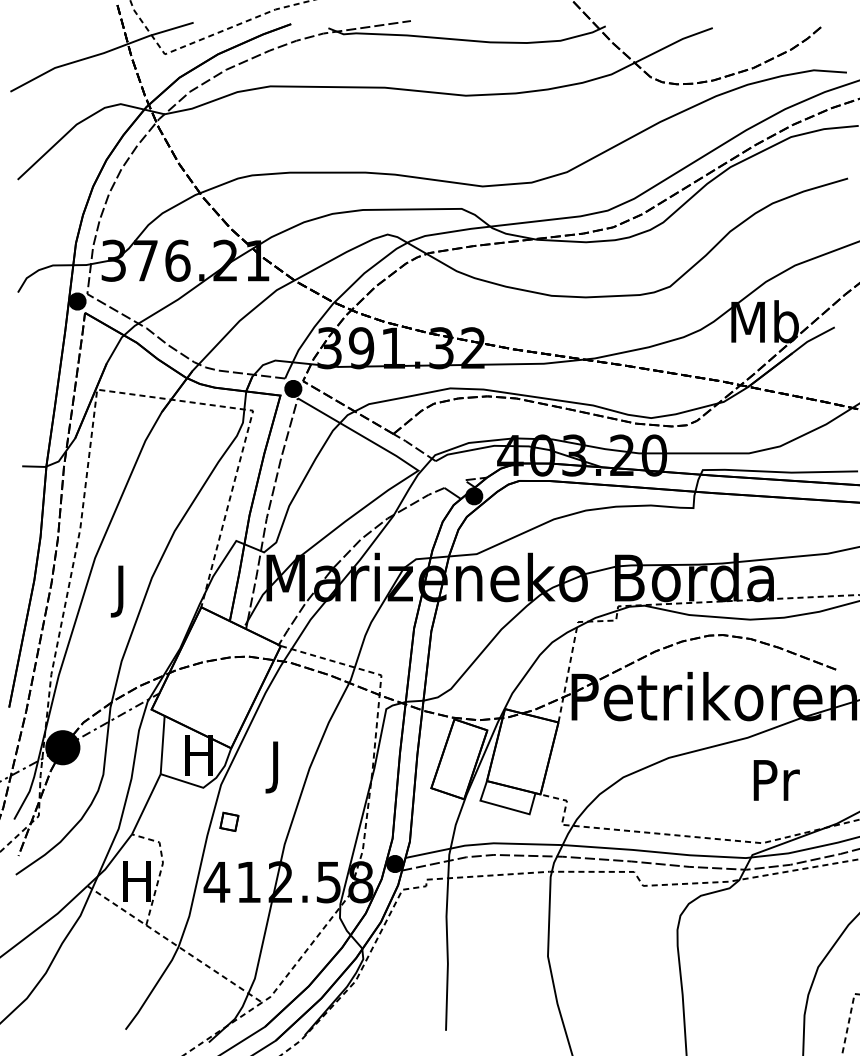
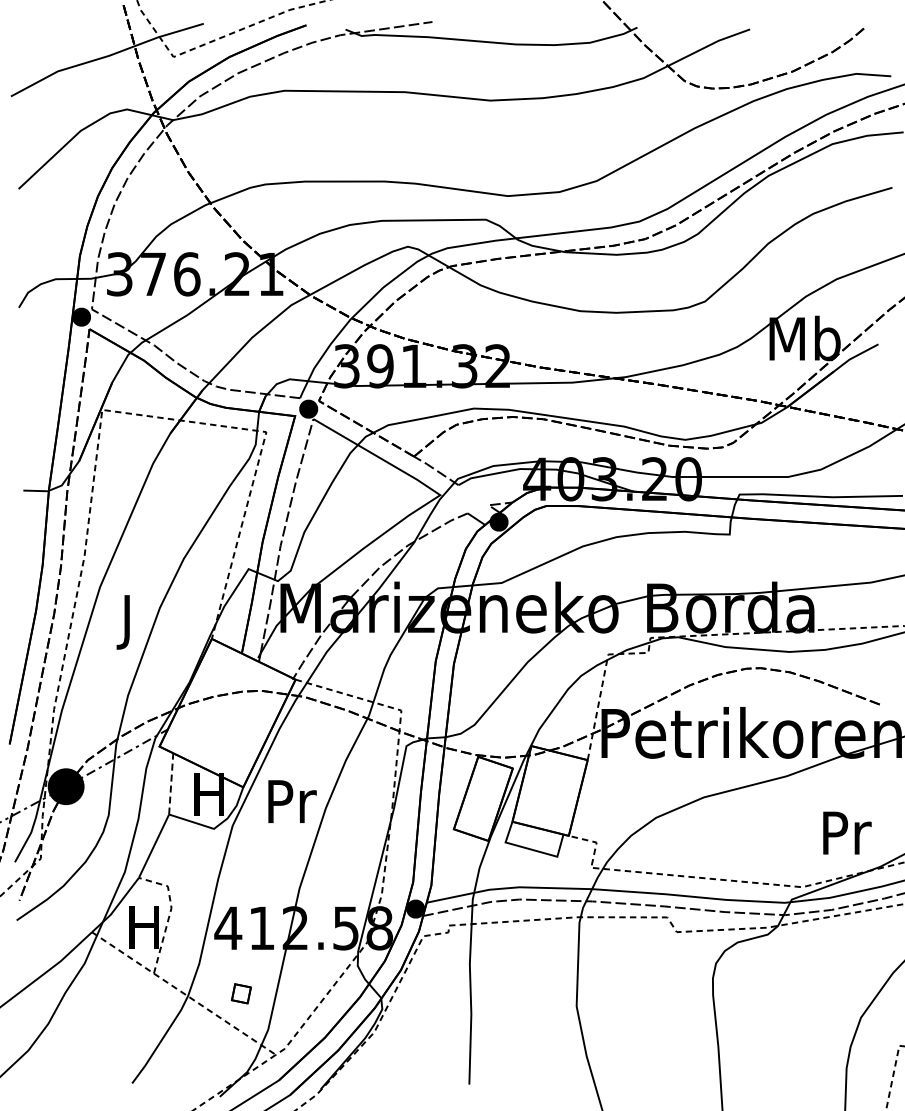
line: (162, 744) -> (171, 783), solid -> dashed
text: (277, 767) -> (292, 807), J -> Pr
text: (776, 779) -> (847, 832), moved
part: (228, 821) -> (240, 993), moved

